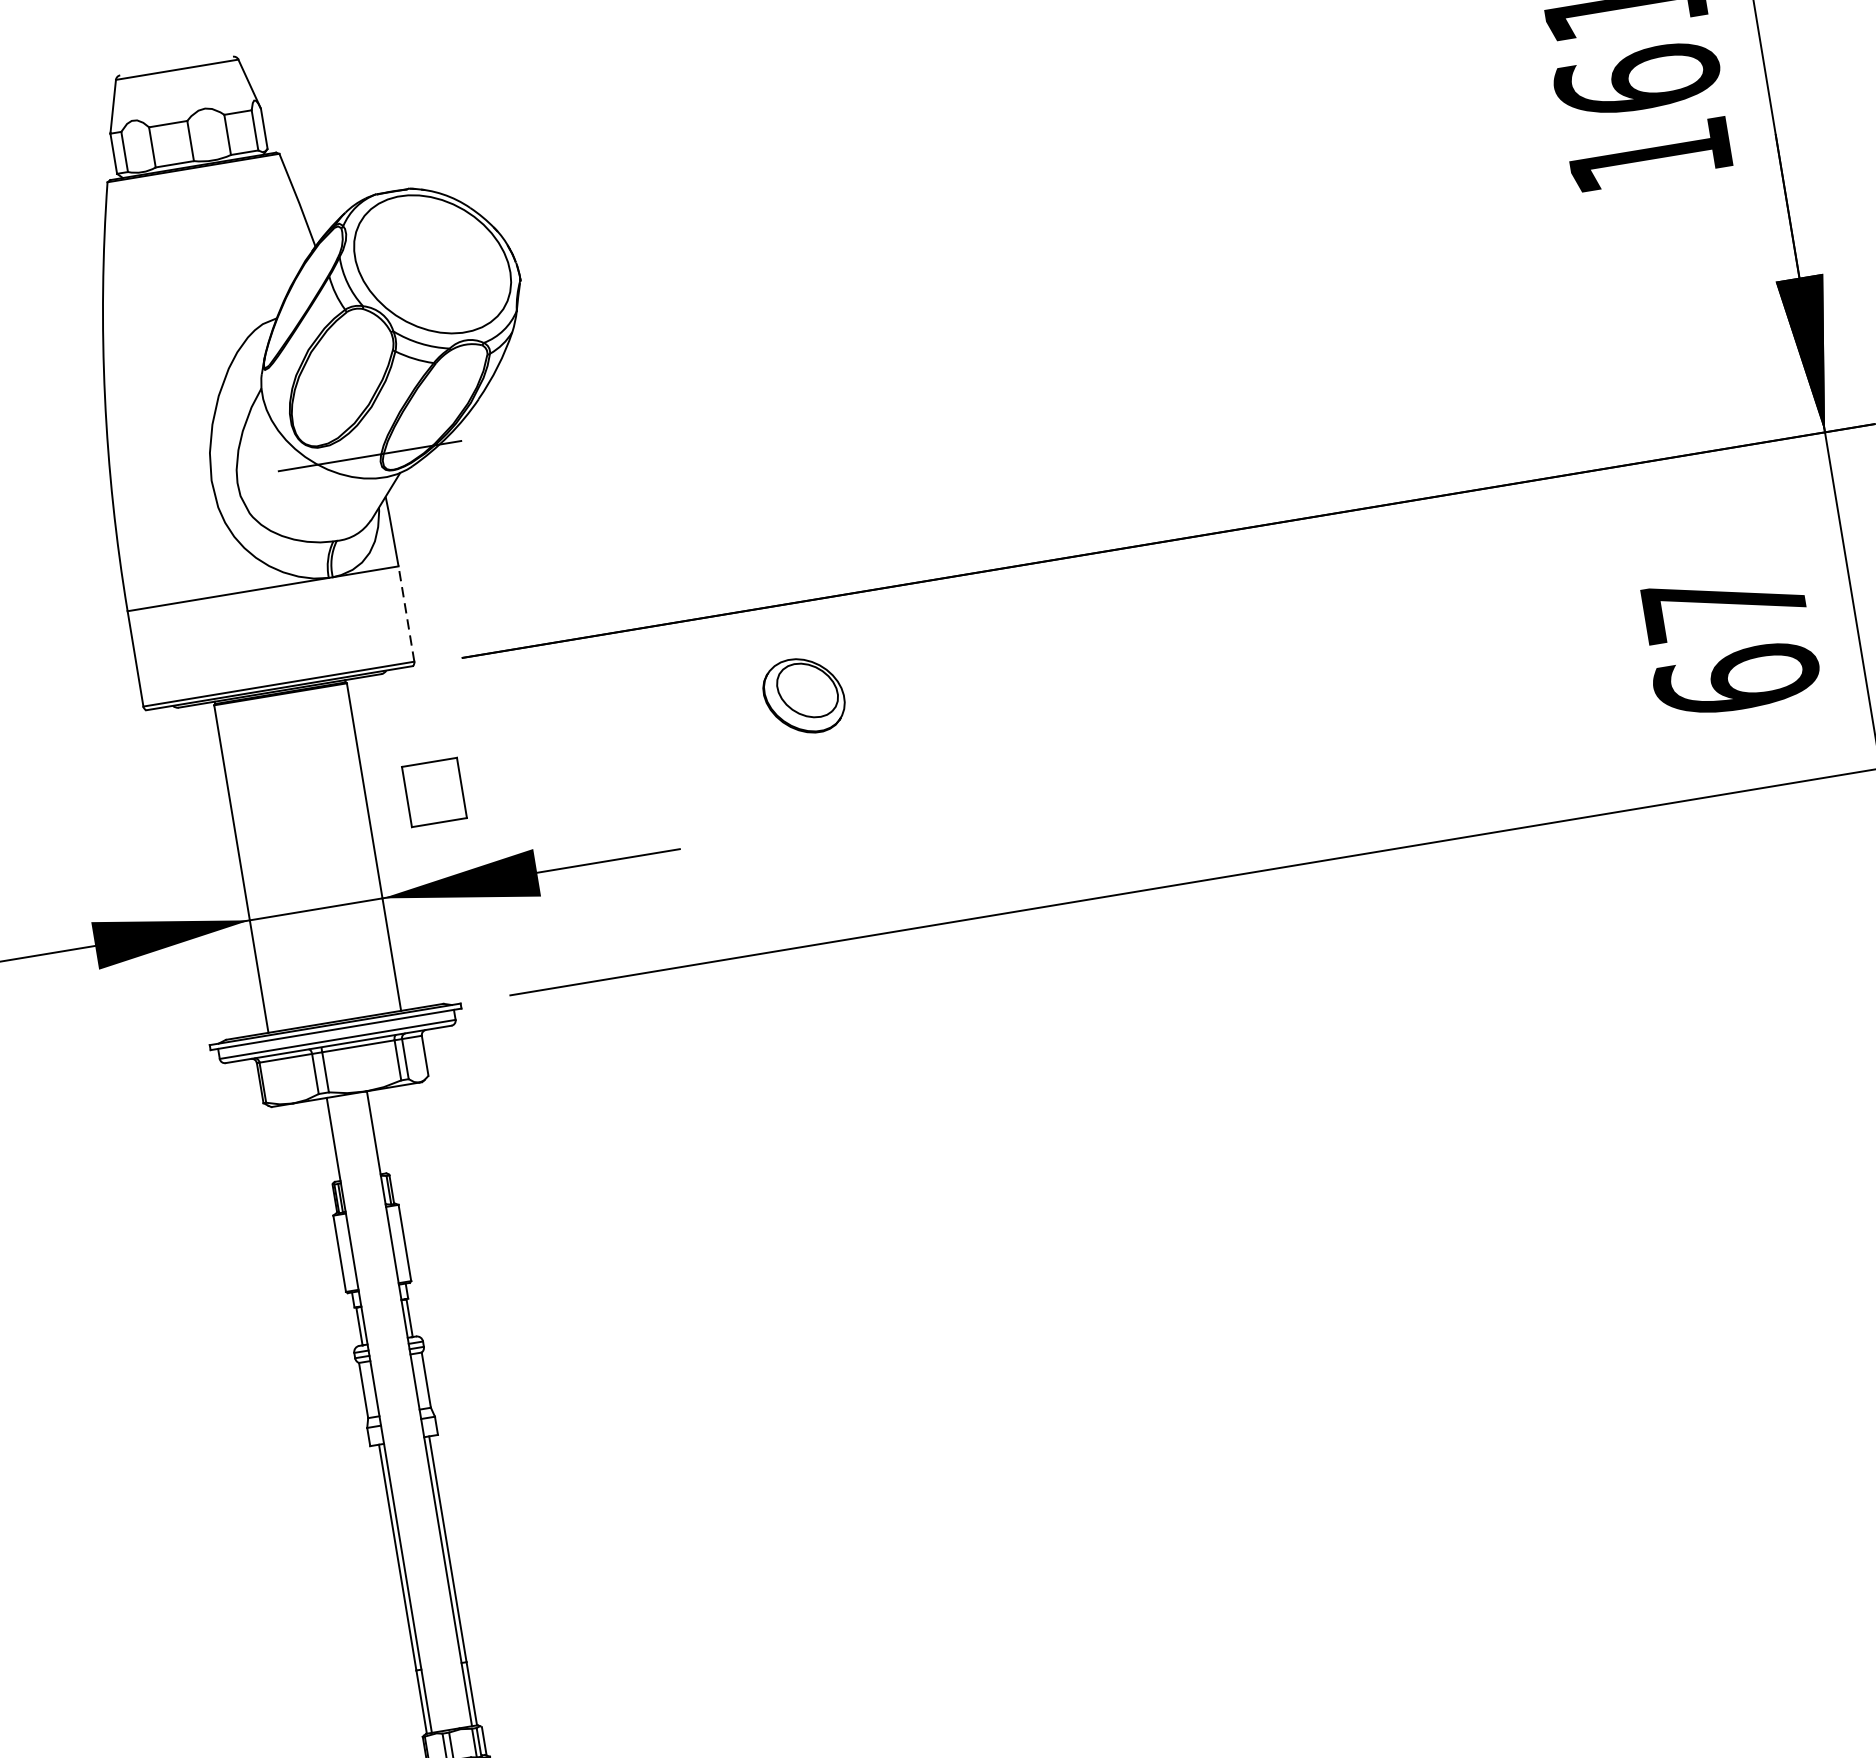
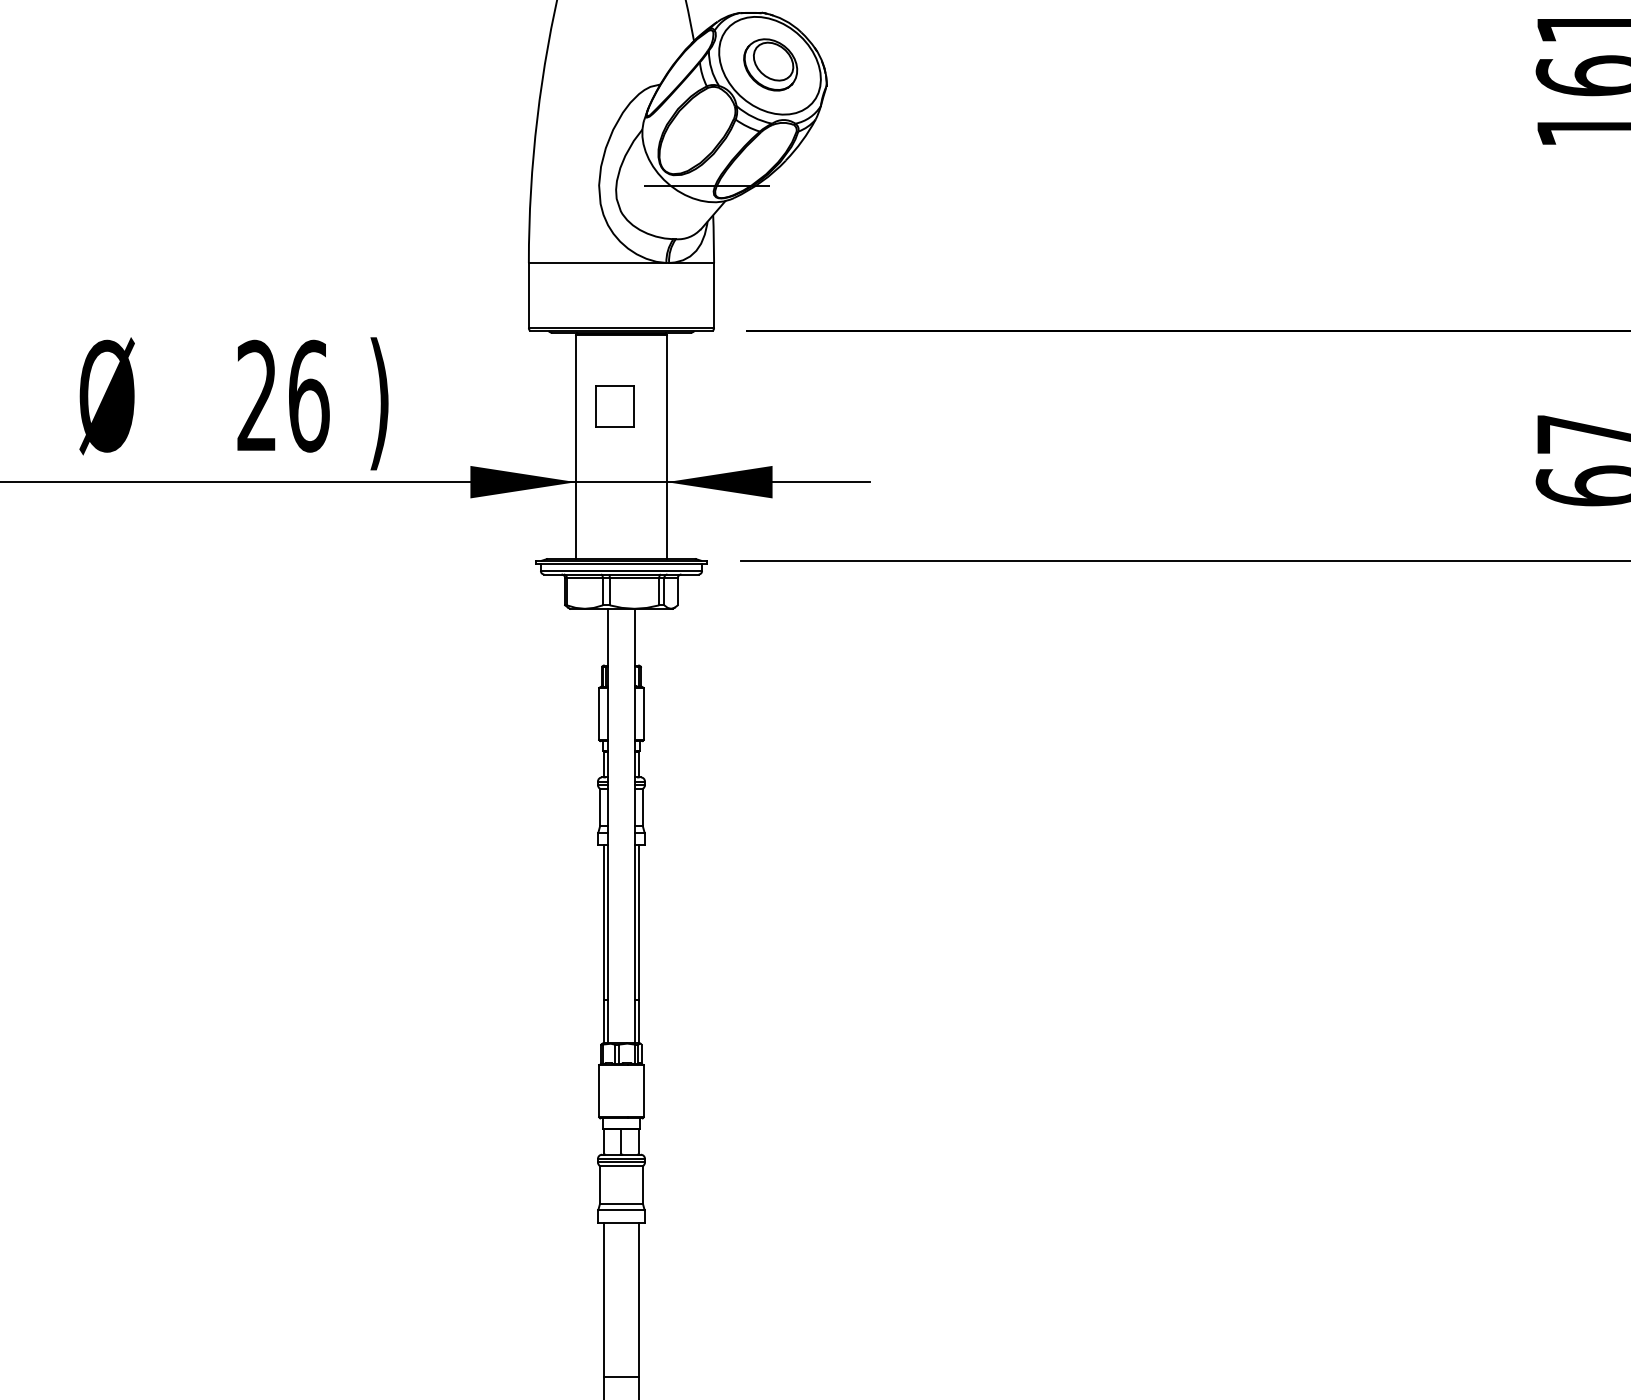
line: (407, 613) -> (714, 295), dashed -> solid
part: (803, 695) -> (770, 64), moved
part: (433, 792) -> (614, 406), moved

